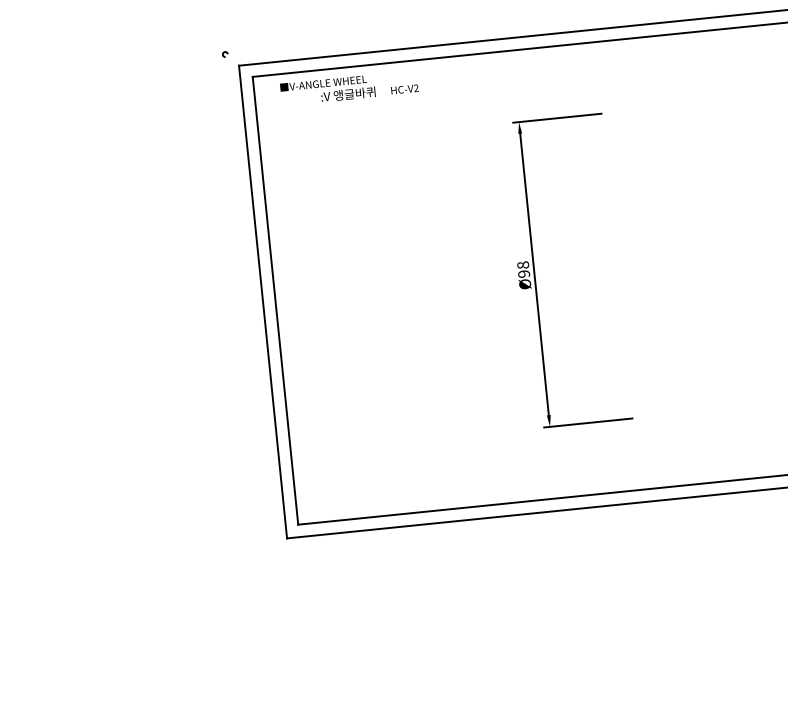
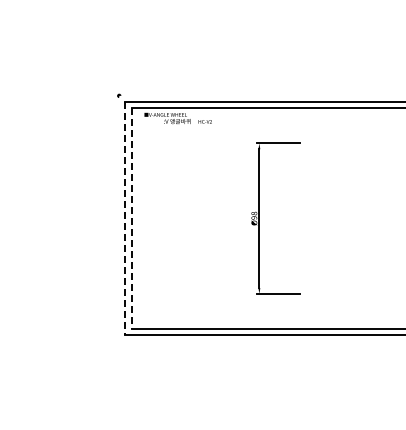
line: (263, 301) -> (125, 218), solid -> dashed
line: (275, 302) -> (131, 219), solid -> dashed

